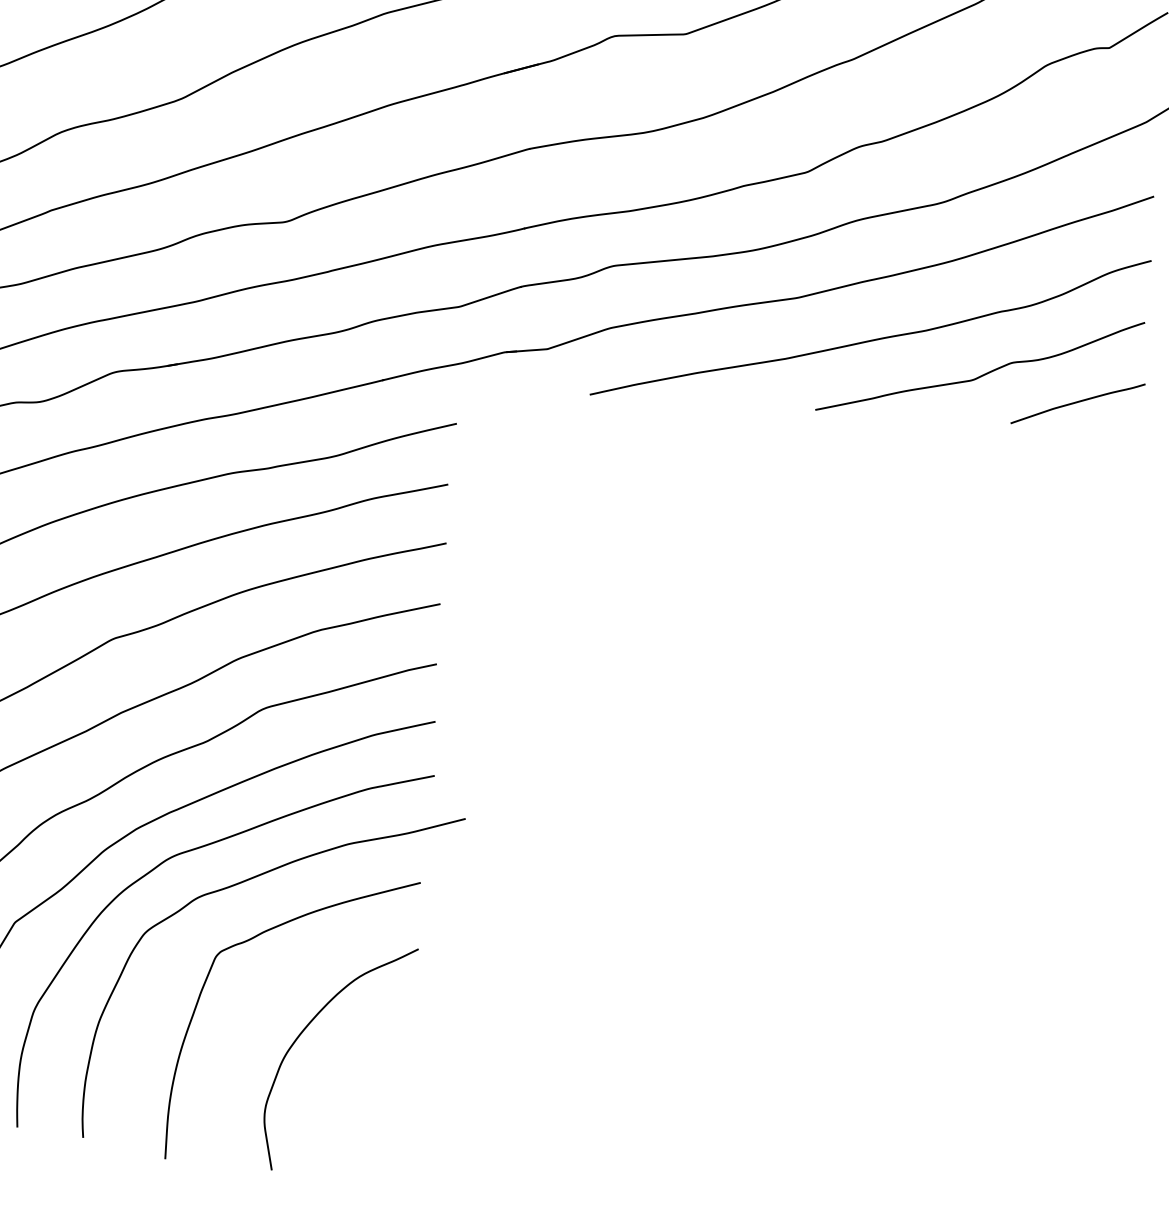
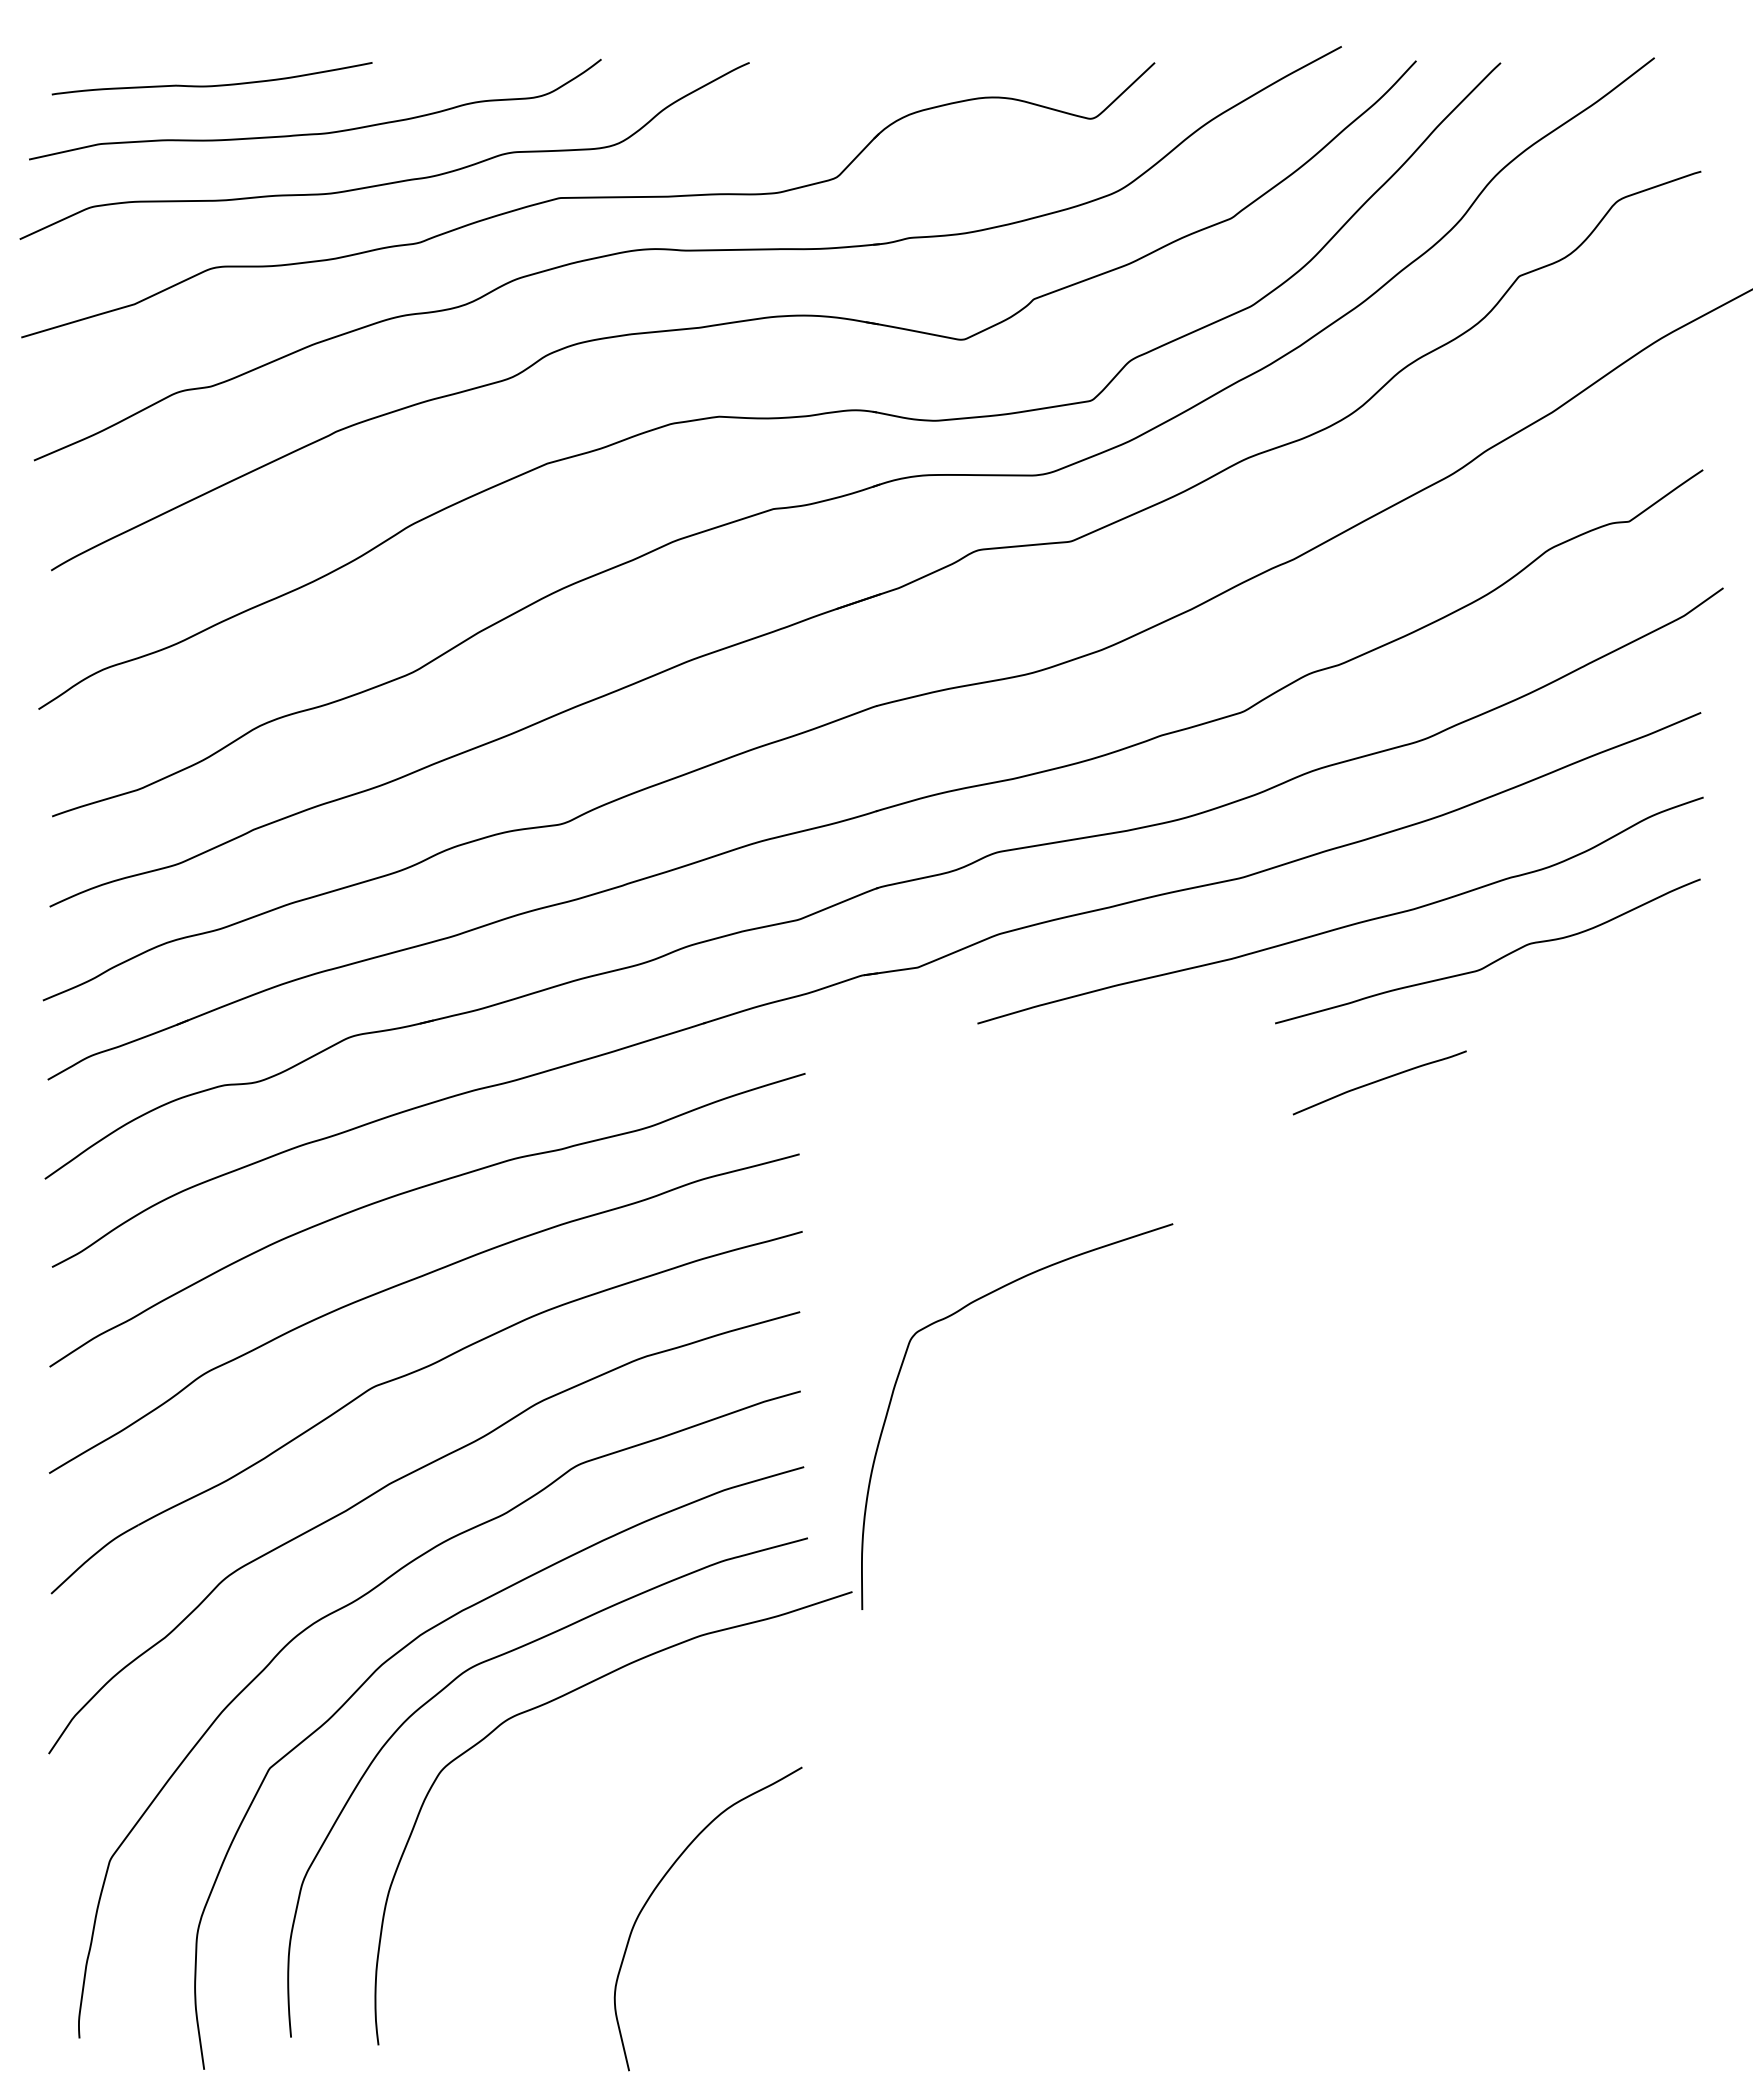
curve: (1077, 402) -> (1379, 1081), moved
curve: (253, 938) -> (958, 1312), moved

